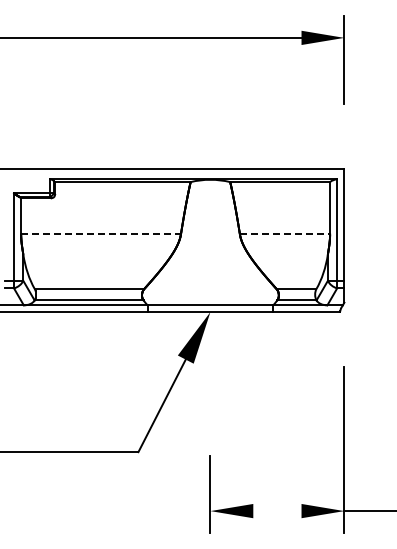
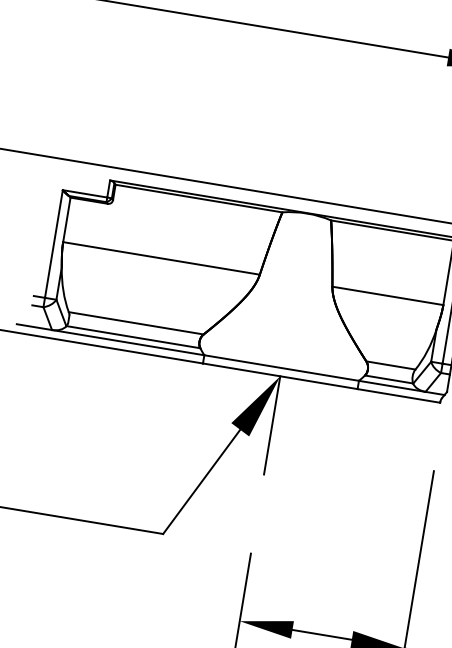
line: (101, 234) -> (162, 258), dashed -> solid
line: (285, 234) -> (388, 296), dashed -> solid
line: (210, 351) -> (272, 424), added
line: (277, 511) -> (322, 635), added

